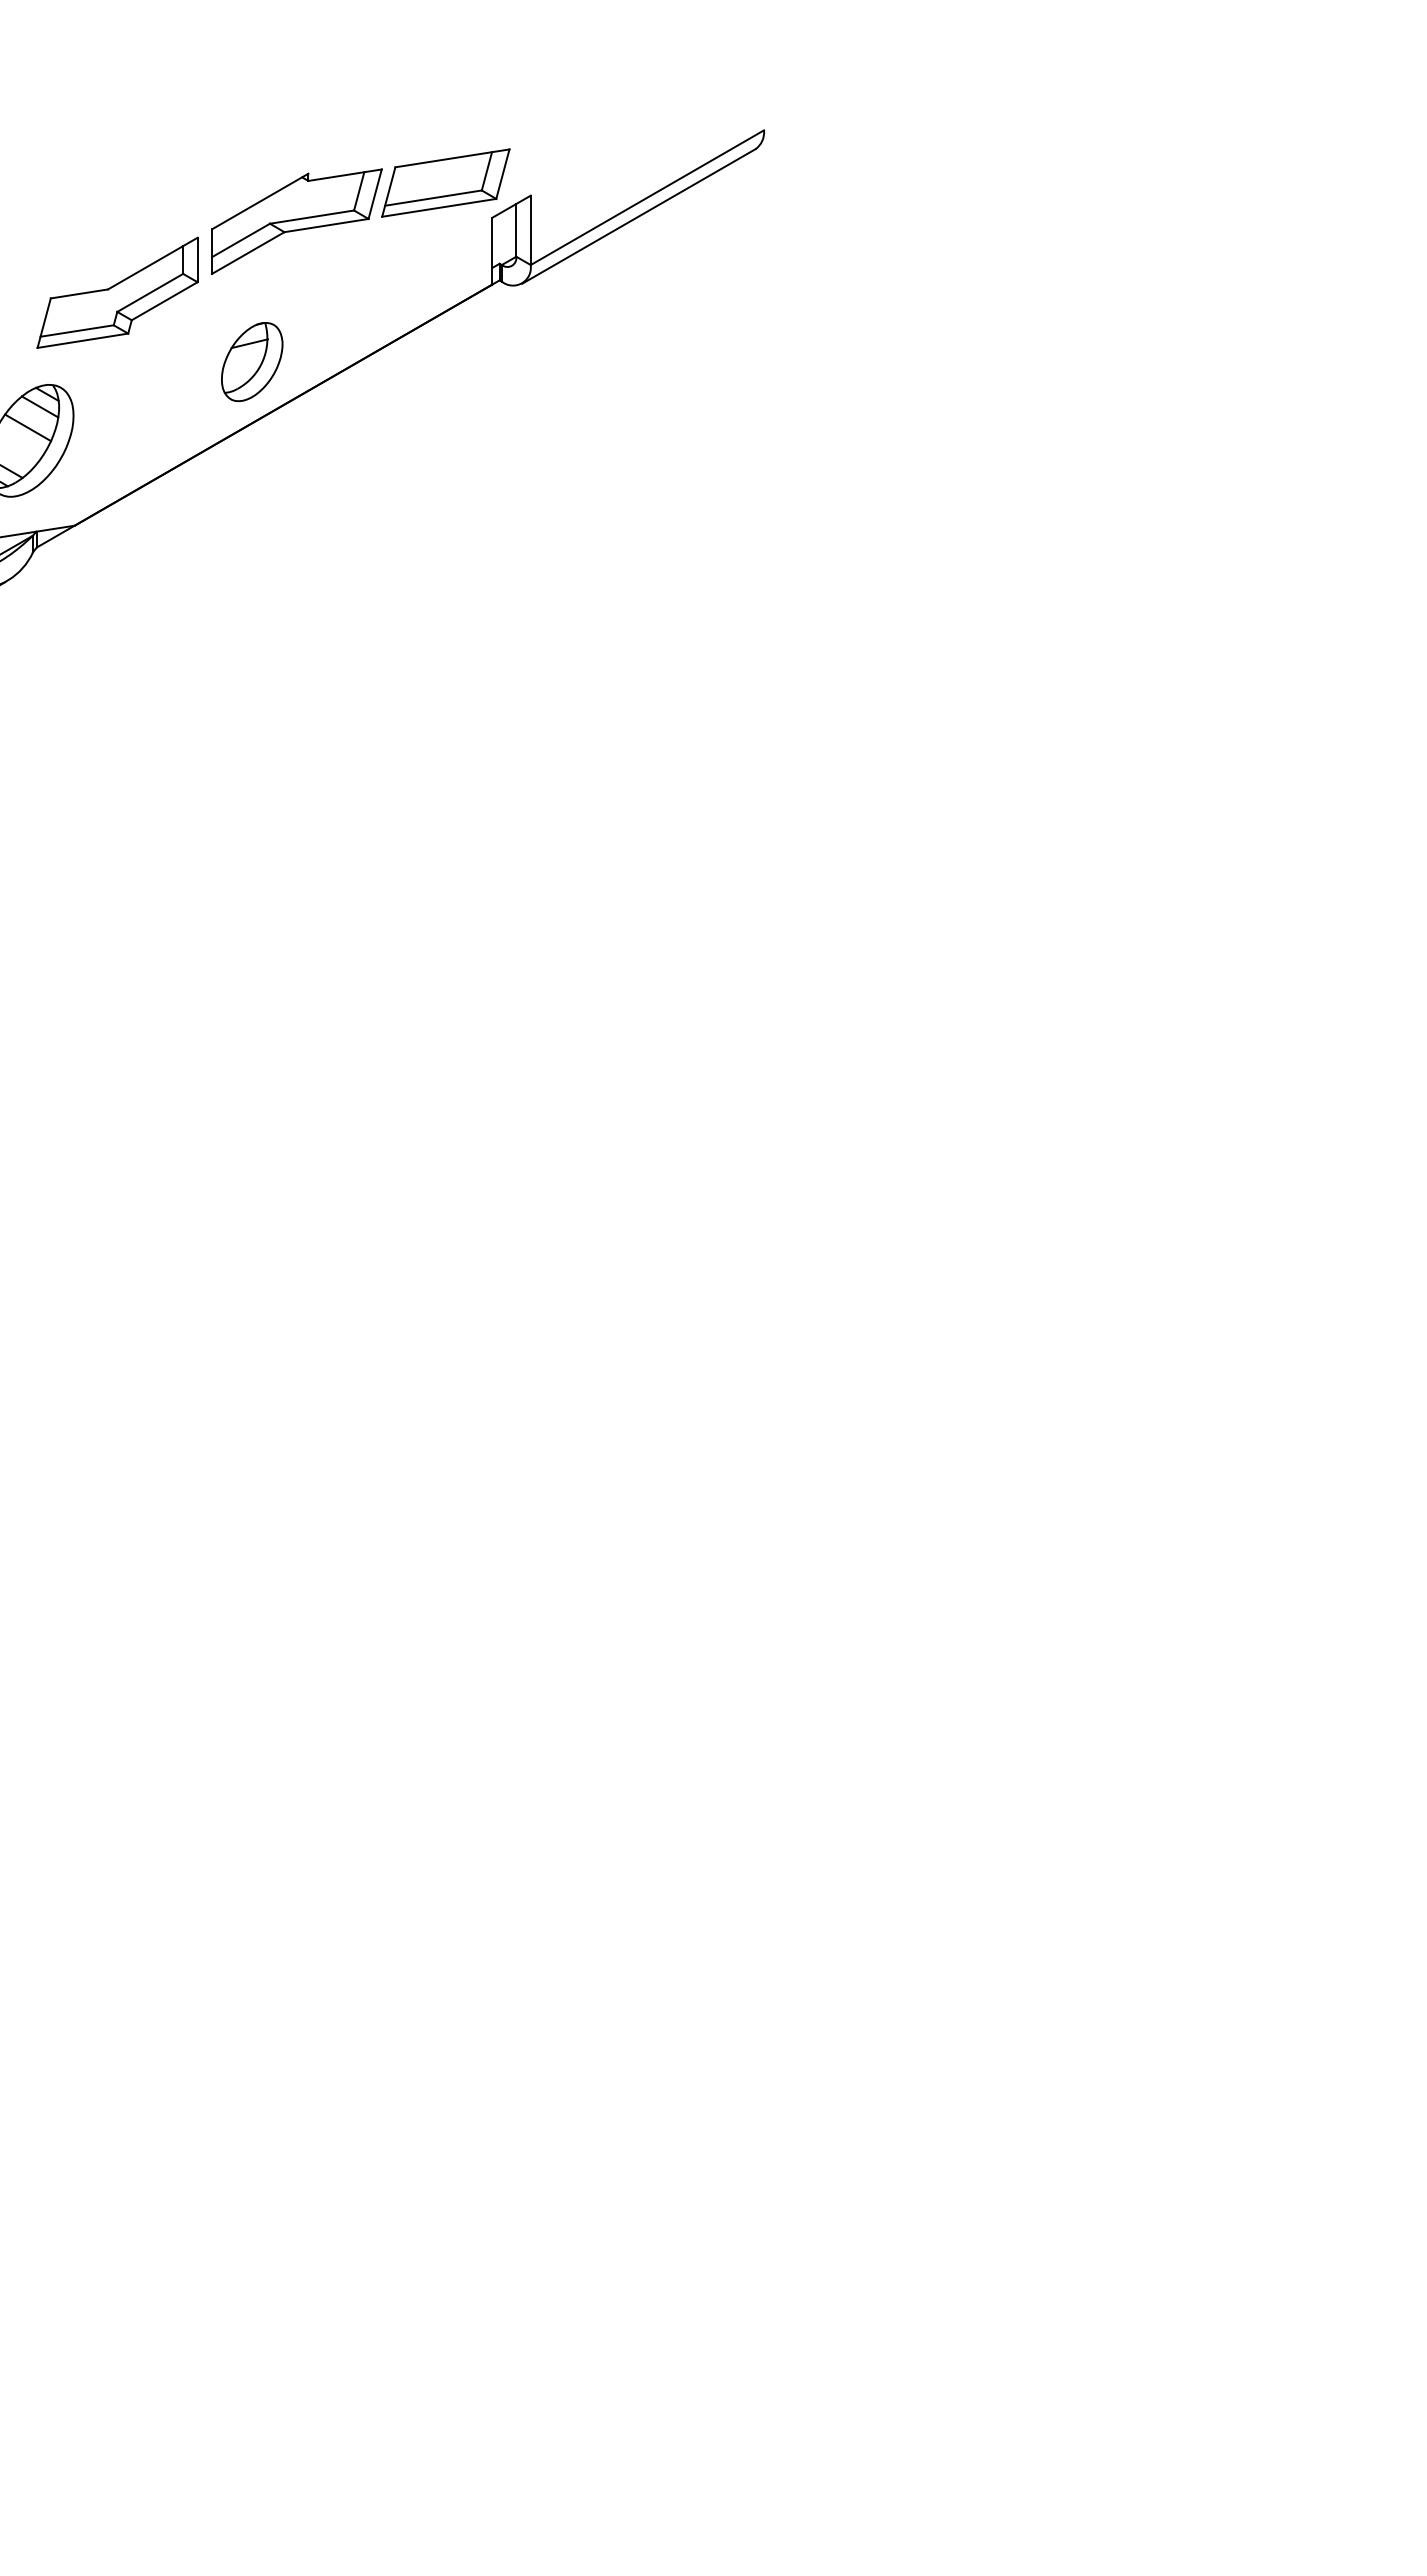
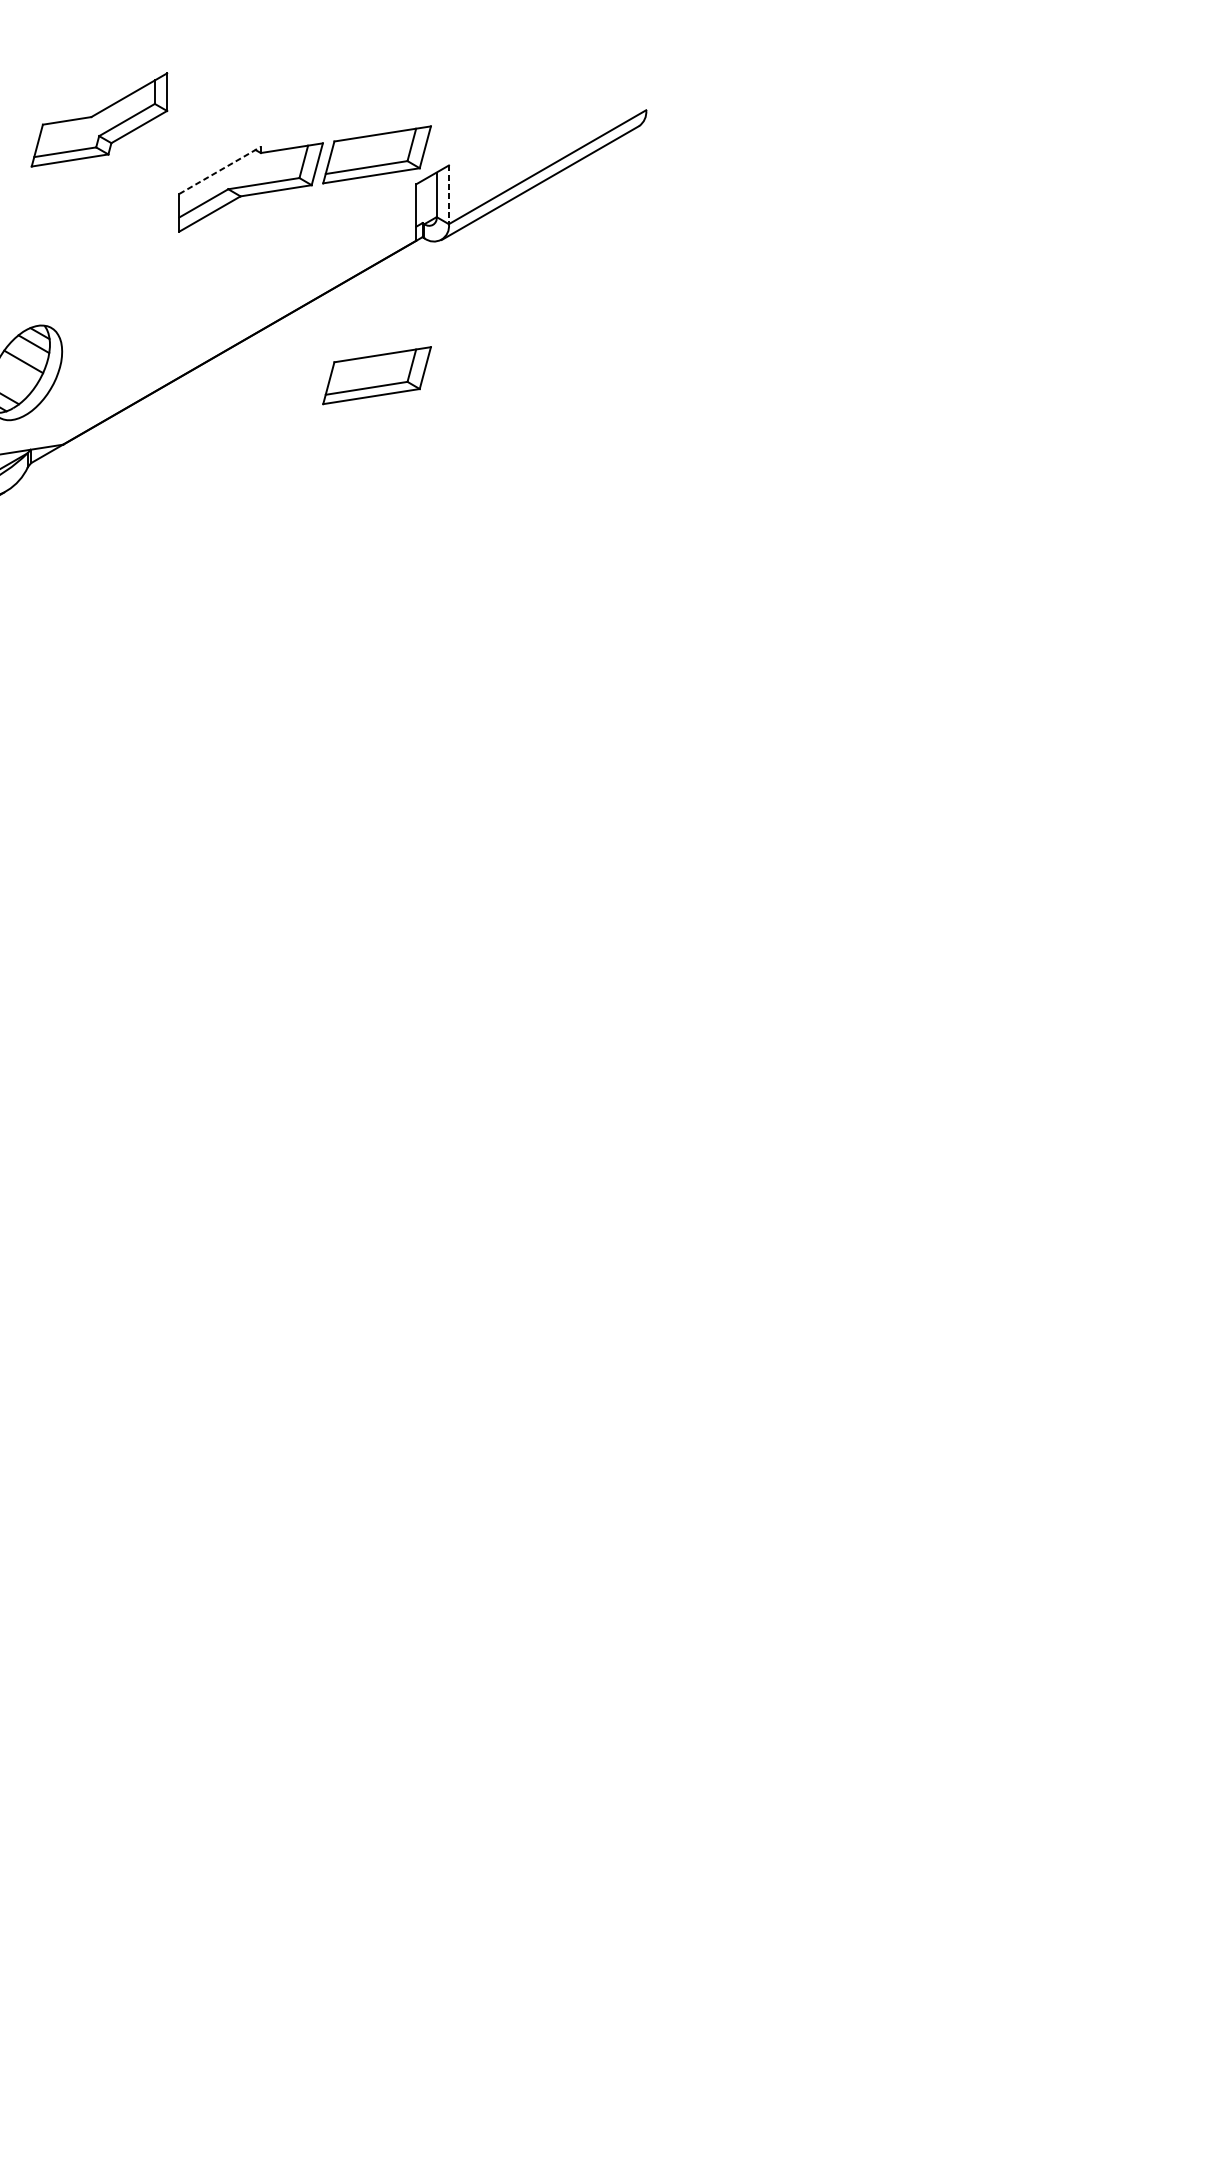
line: (260, 201) -> (220, 170), solid -> dashed
line: (530, 230) -> (448, 194), solid -> dashed
part: (117, 292) -> (99, 119), moved
part: (252, 362) -> (213, 306), removed
part: (445, 443) -> (376, 375), added

